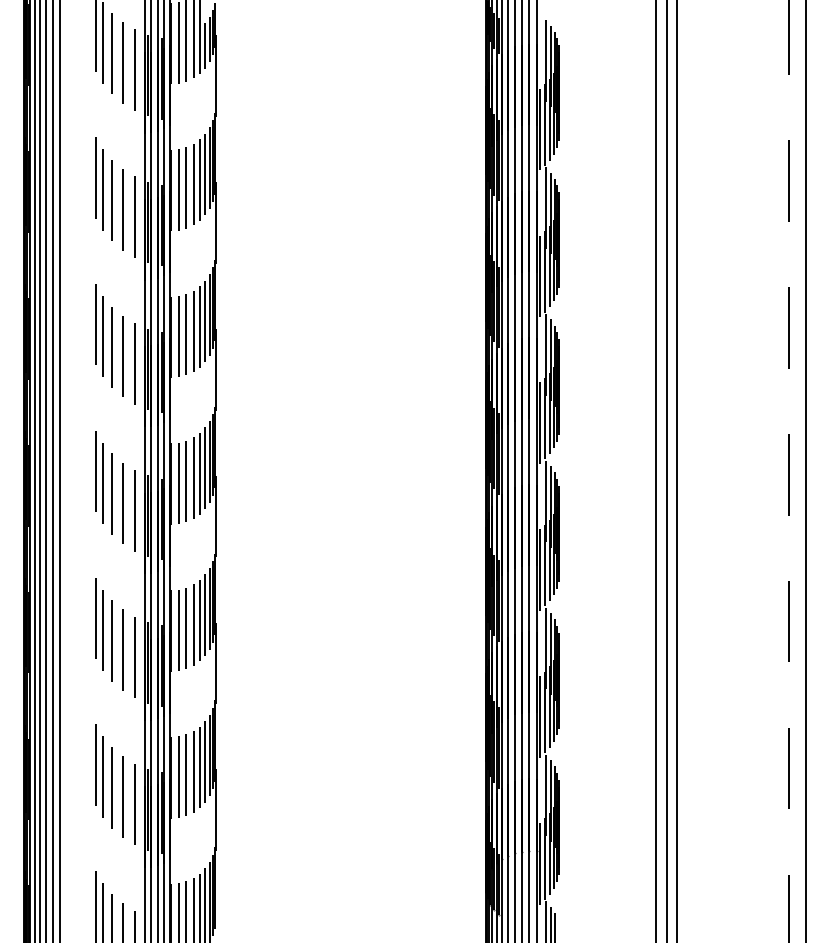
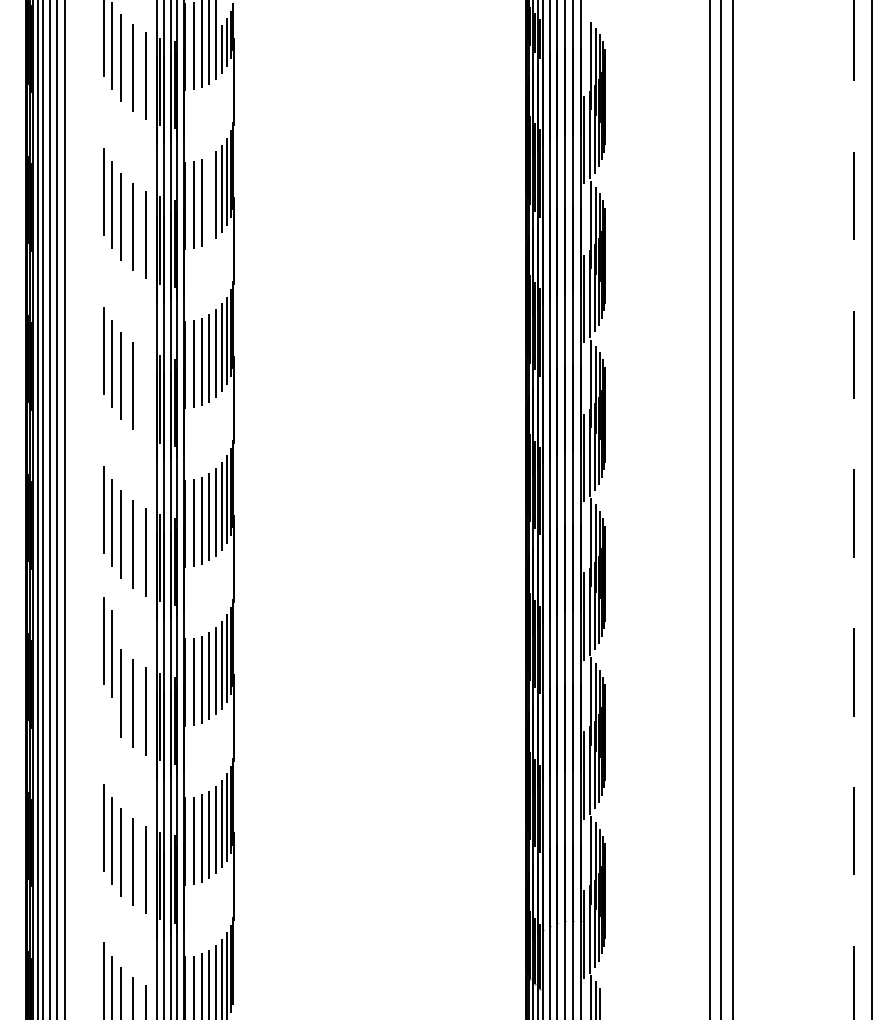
line: (193, 184) -> (209, 199), removed
line: (134, 363) -> (145, 393), removed
part: (99, 624) -> (107, 647), moved

